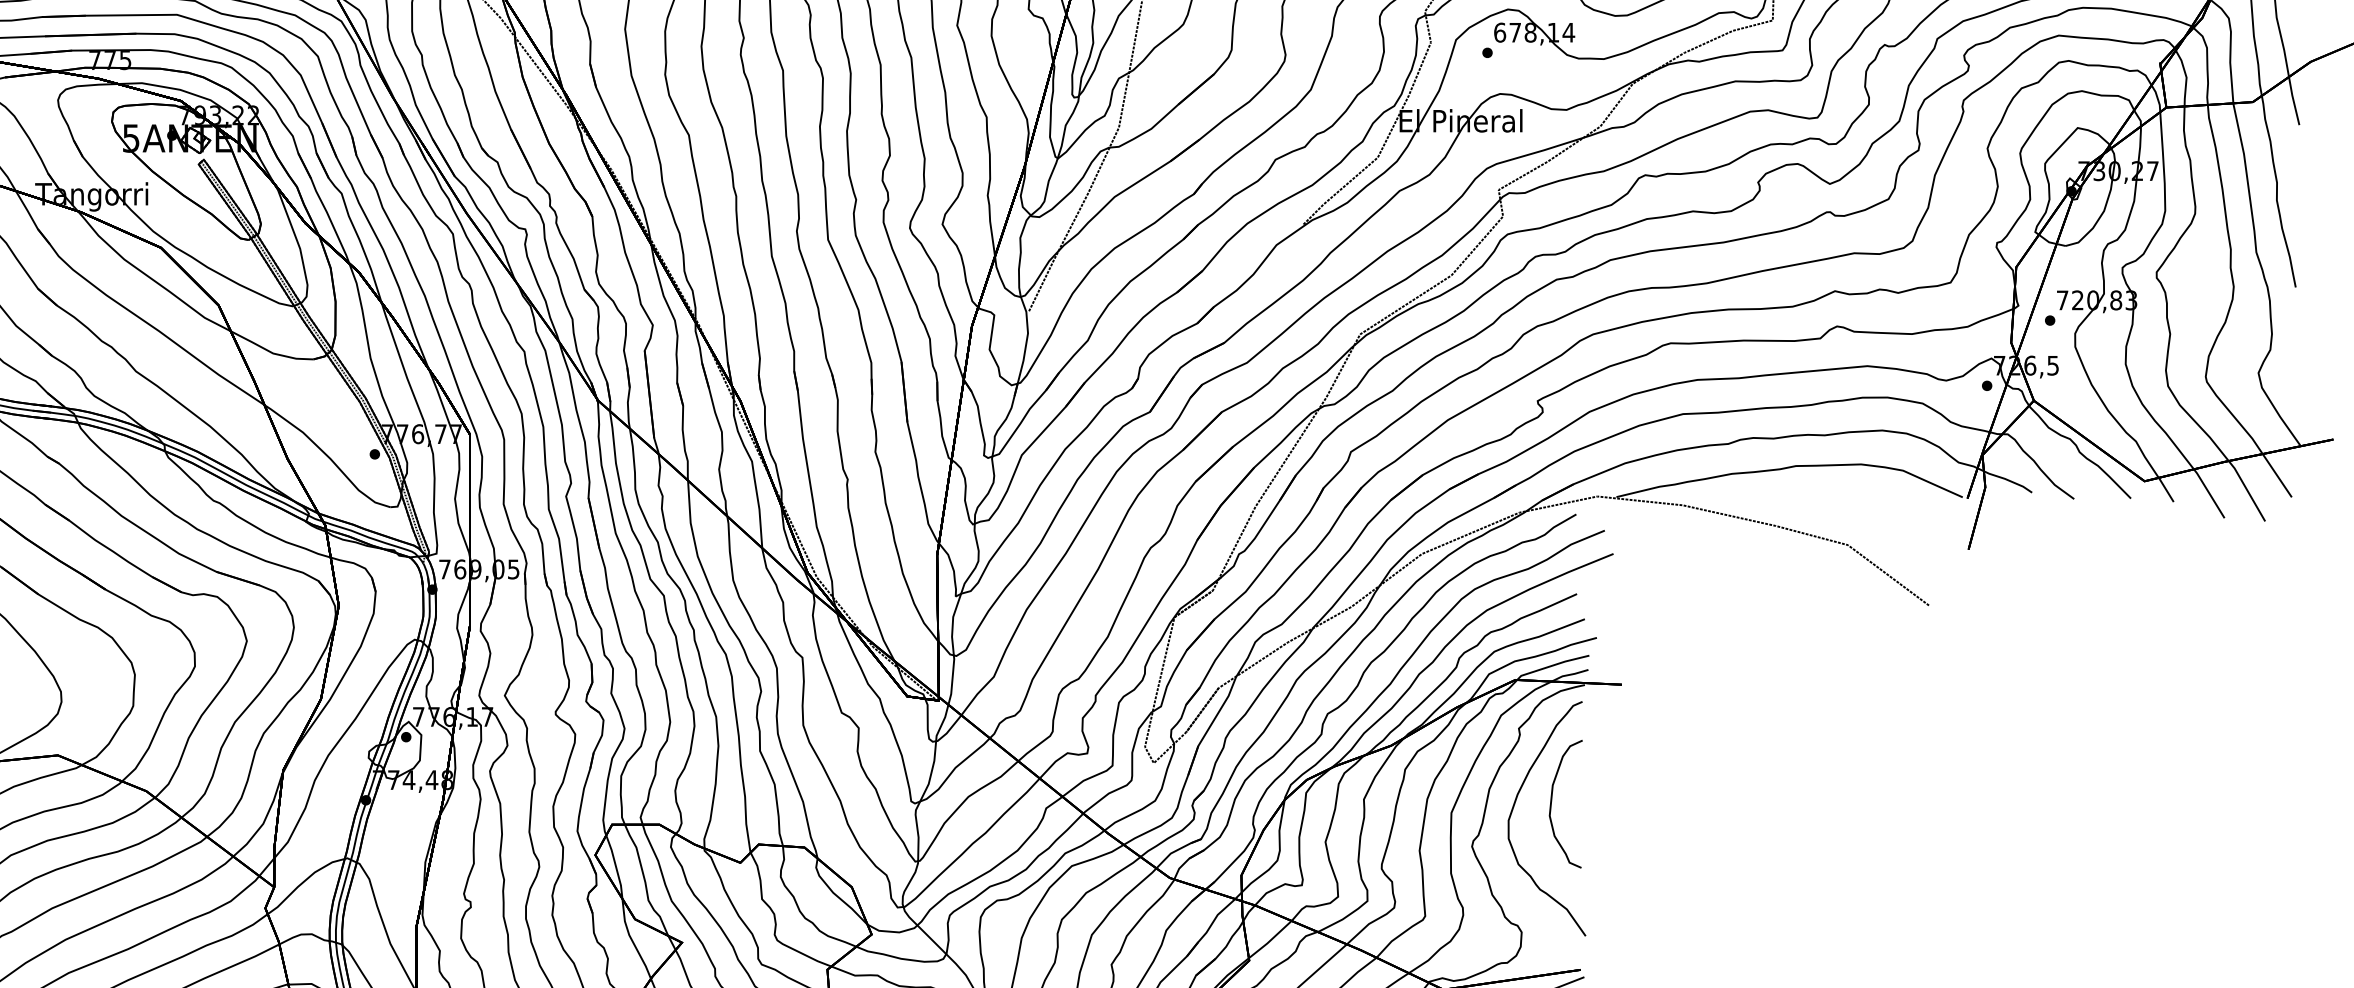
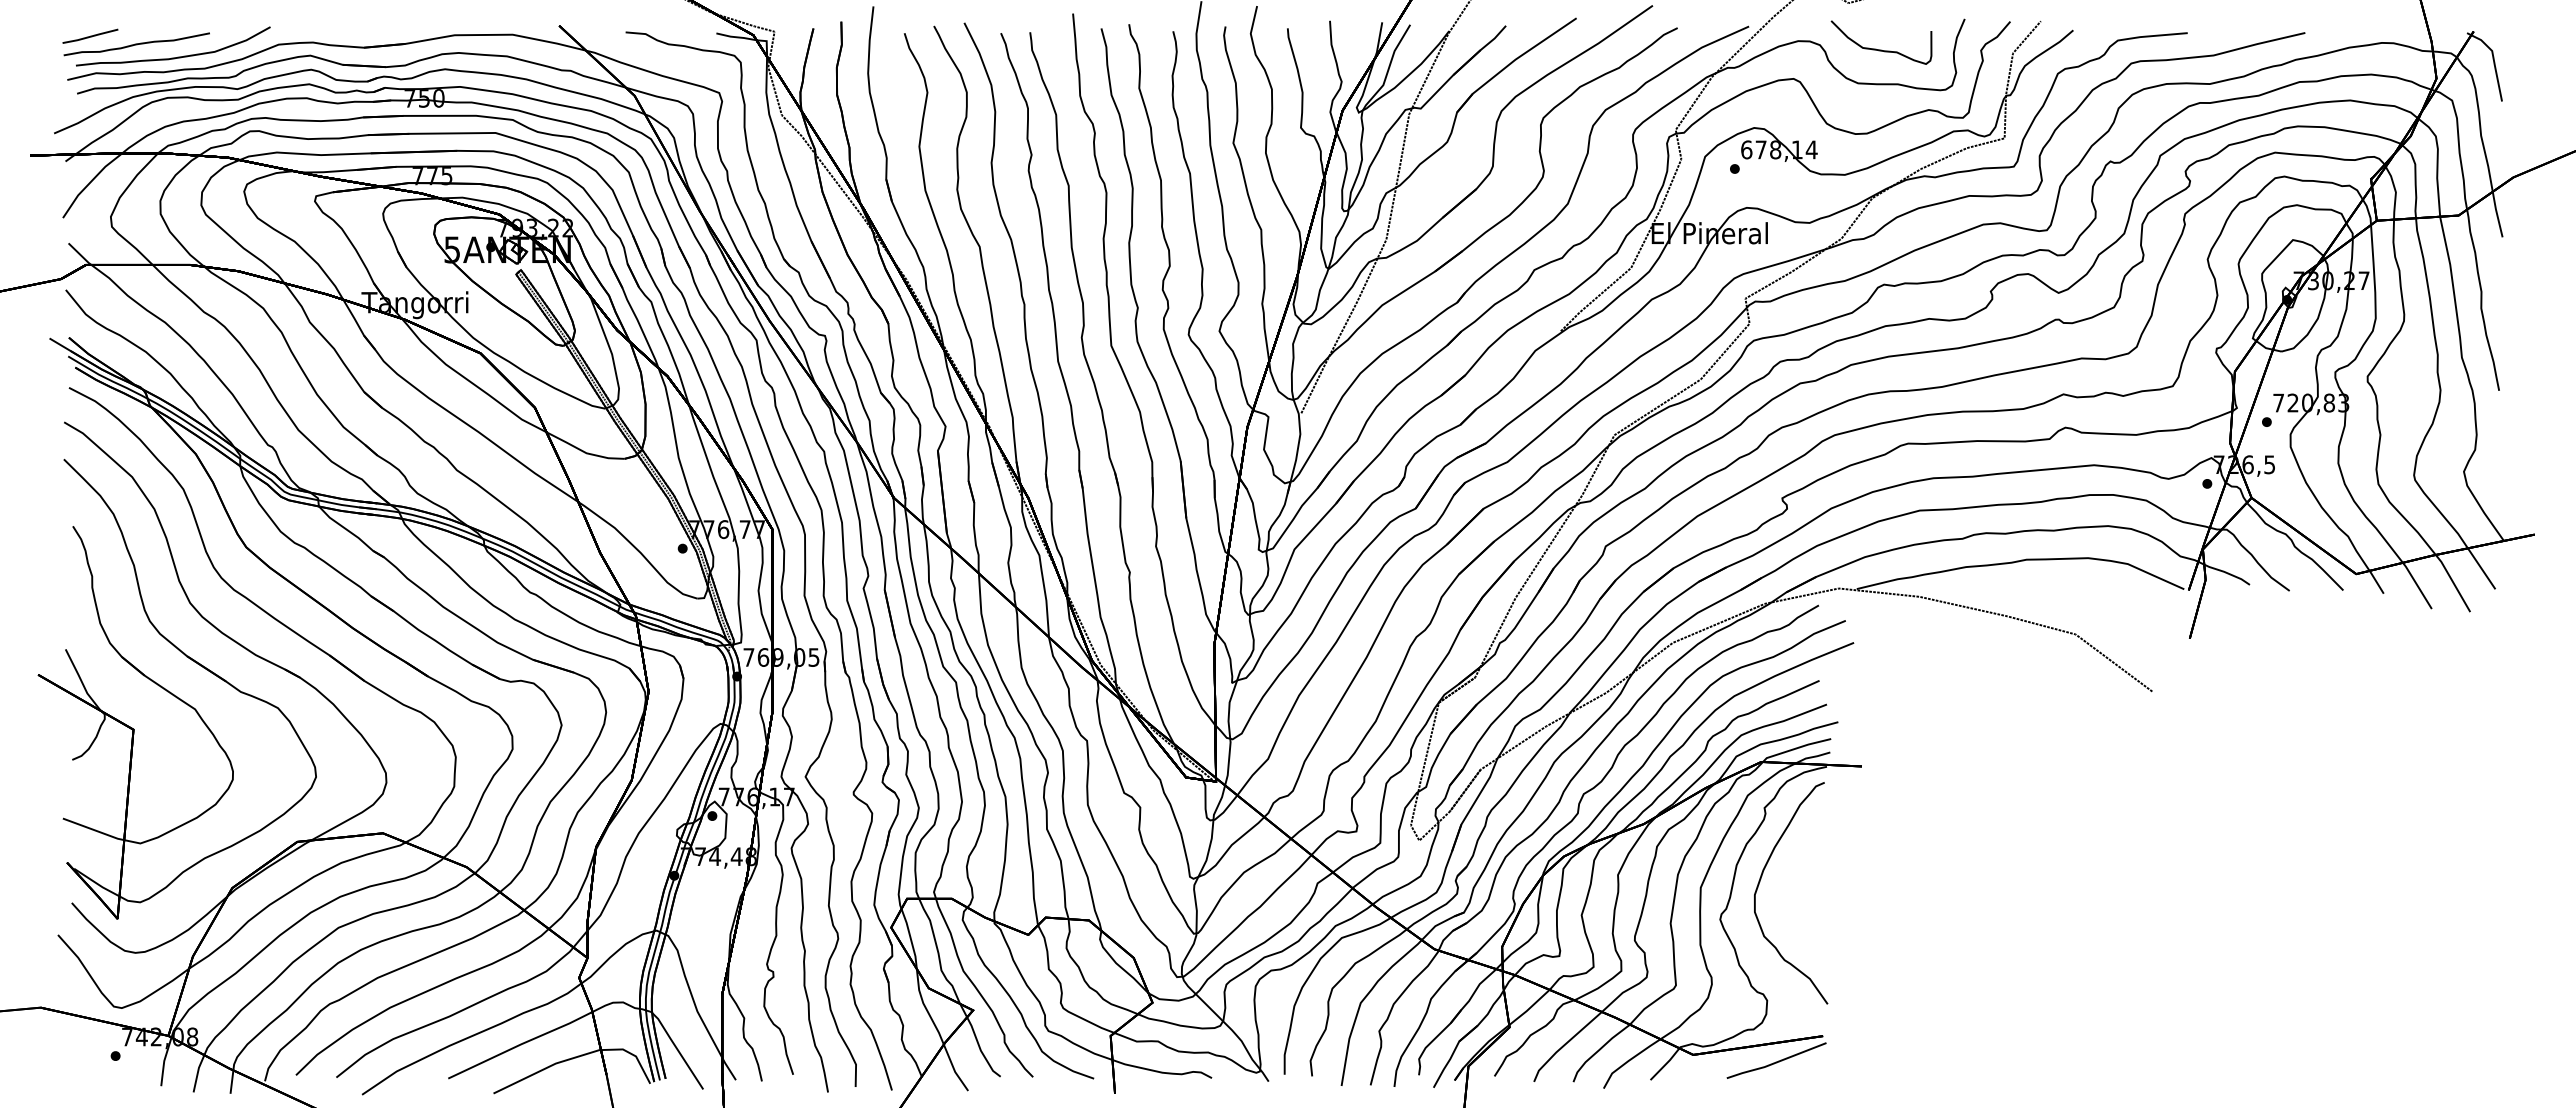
curve: (1552, 800) -> (1796, 875), removed

